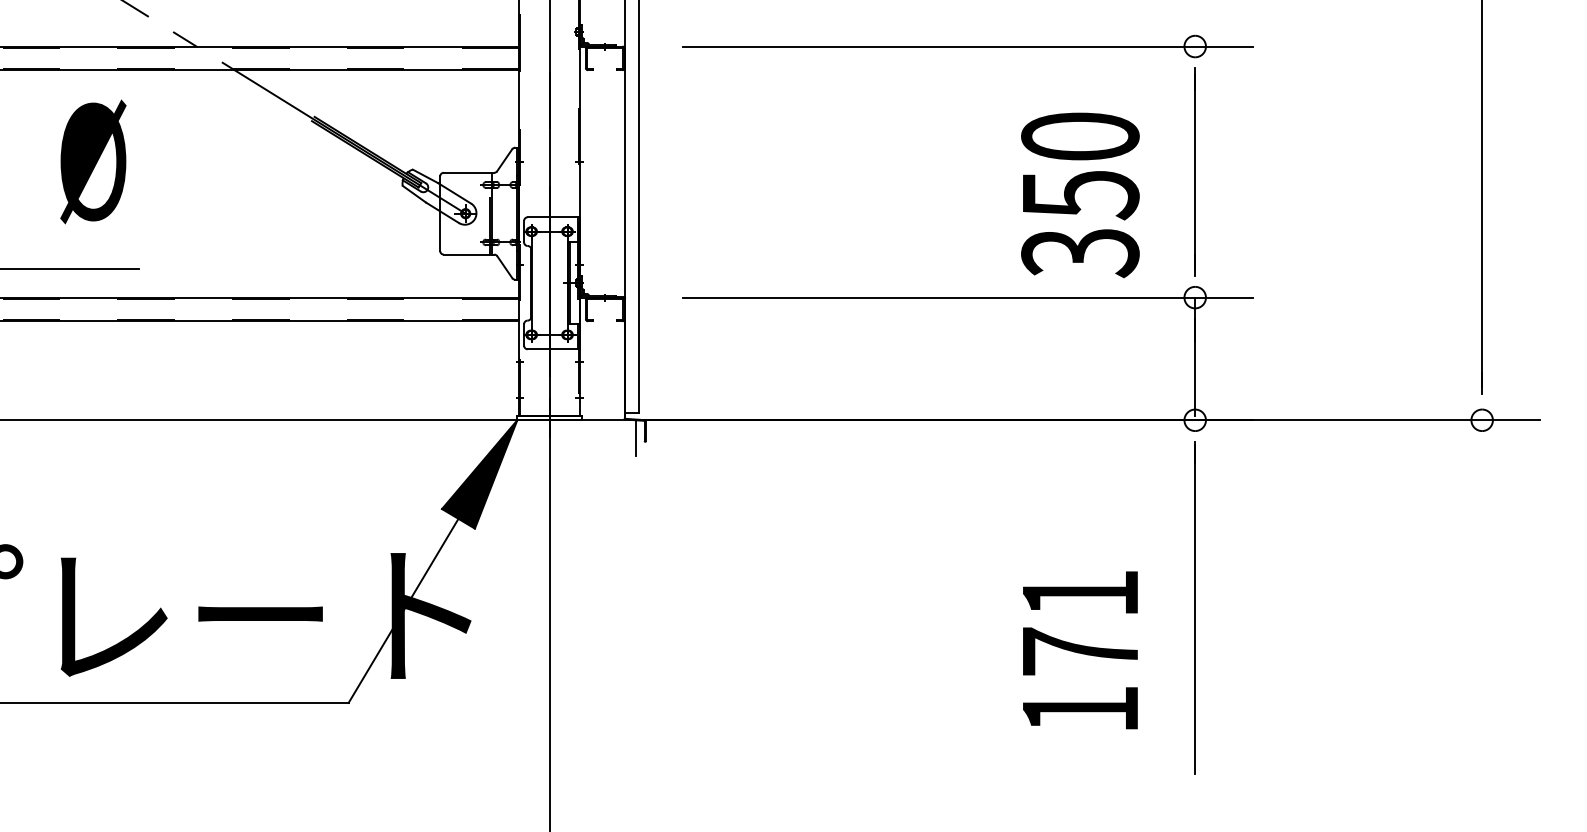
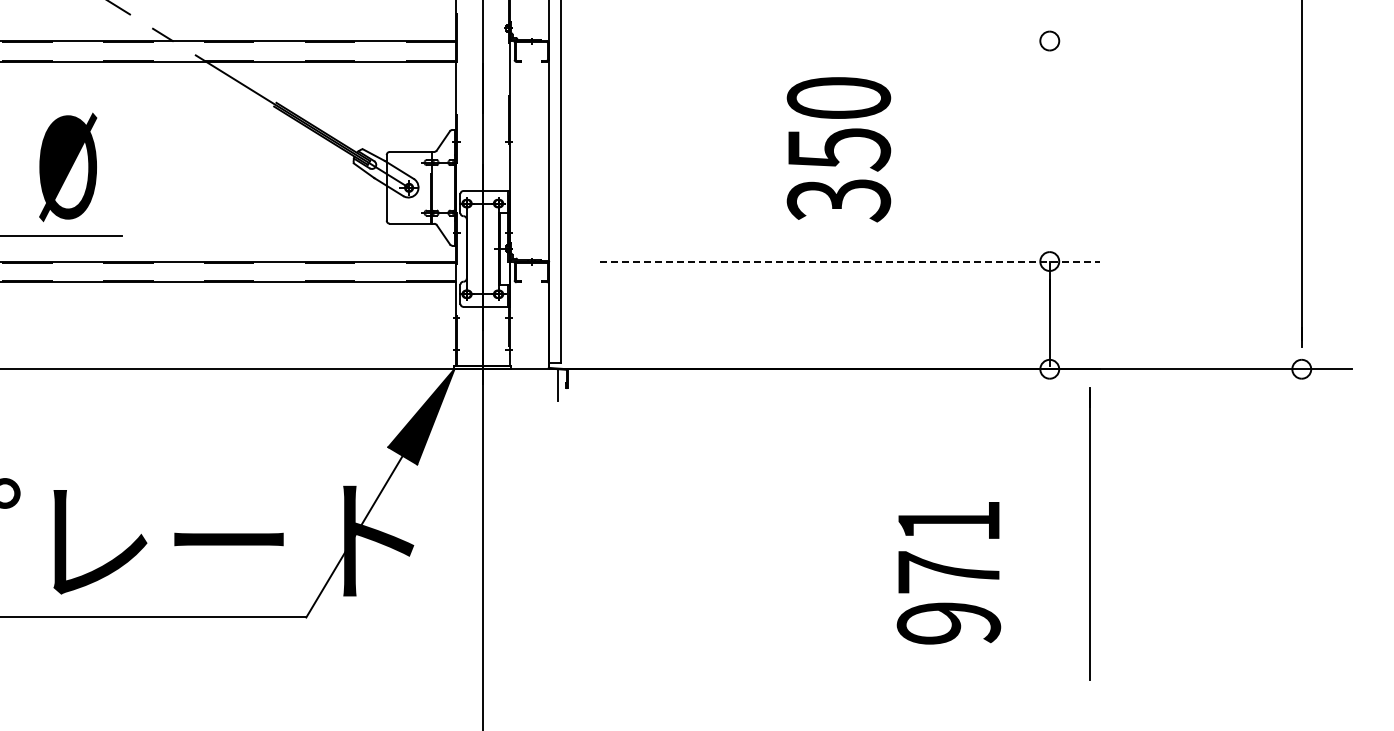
line: (968, 47) -> (850, 41), removed
text: (93, 162) -> (68, 167), moved
line: (1194, 172) -> (1049, 151), removed
text: (1079, 195) -> (838, 149), moved
line: (968, 297) -> (850, 261), solid -> dashed
line: (1194, 607) -> (1089, 533), moved
text: (1079, 709) -> (948, 623), 171 -> 971

